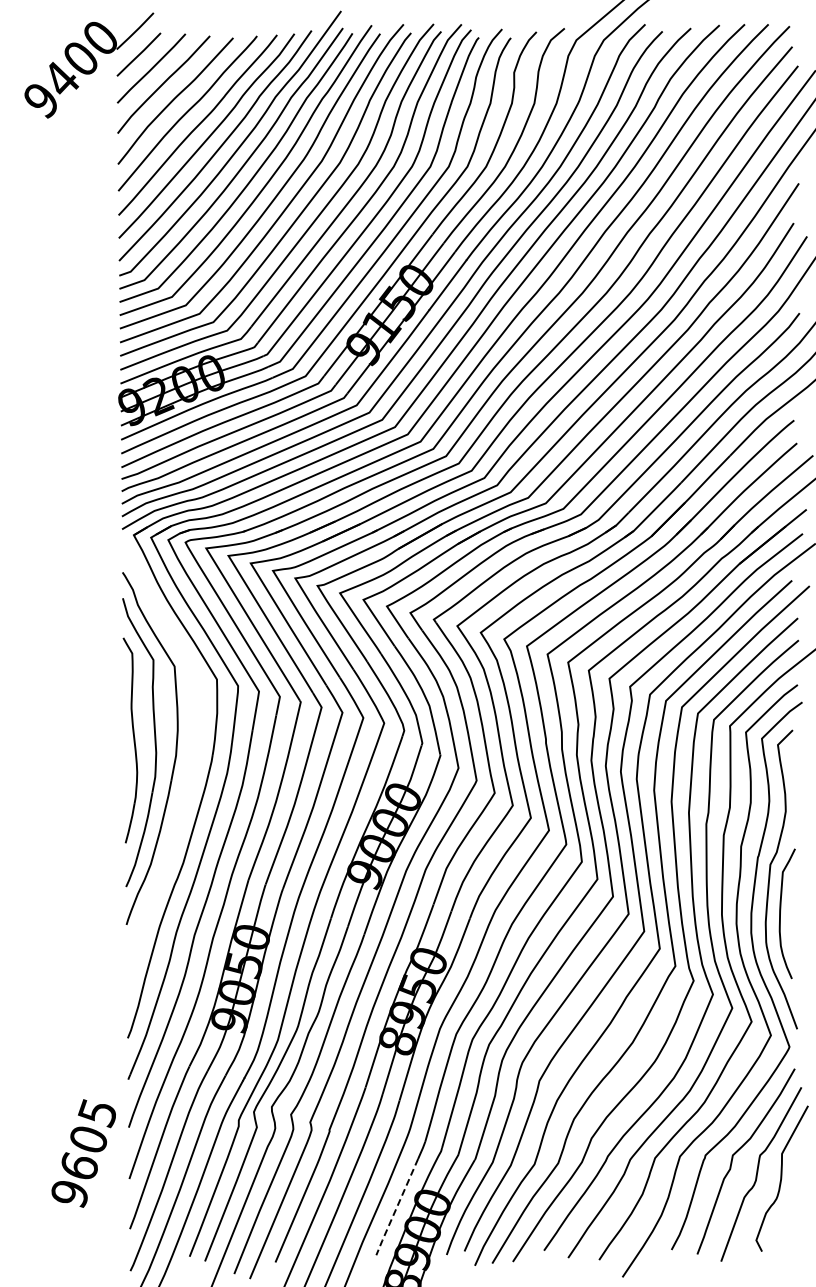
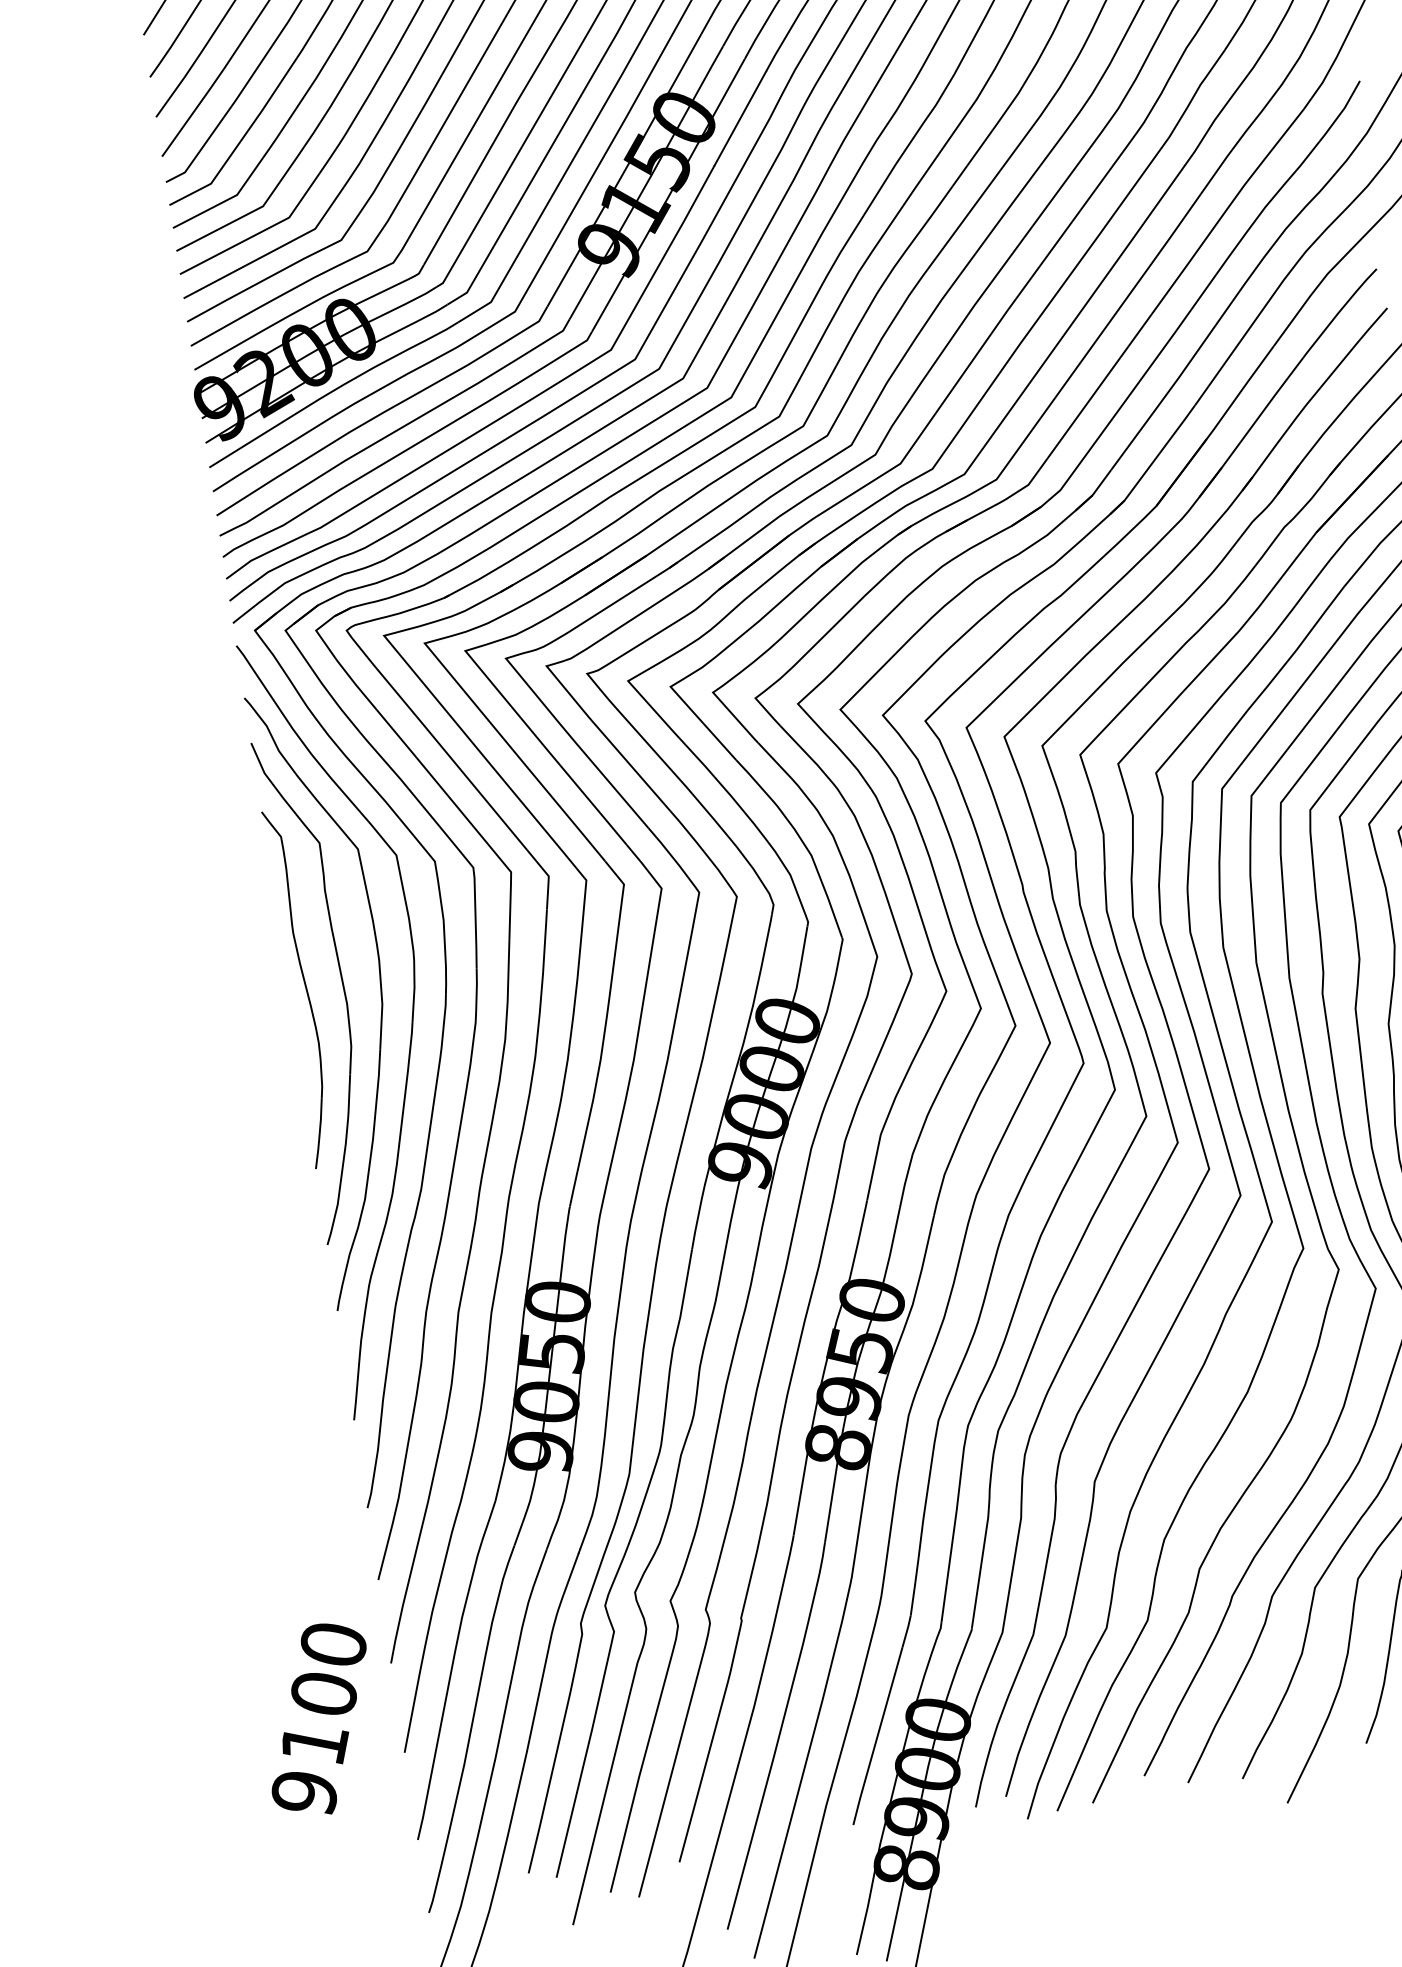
part: (189, 772) -> (409, 1030), added
text: (88, 1139) -> (323, 1693), 9605 -> 9100
line: (397, 1207) -> (878, 1736), dashed -> solid

